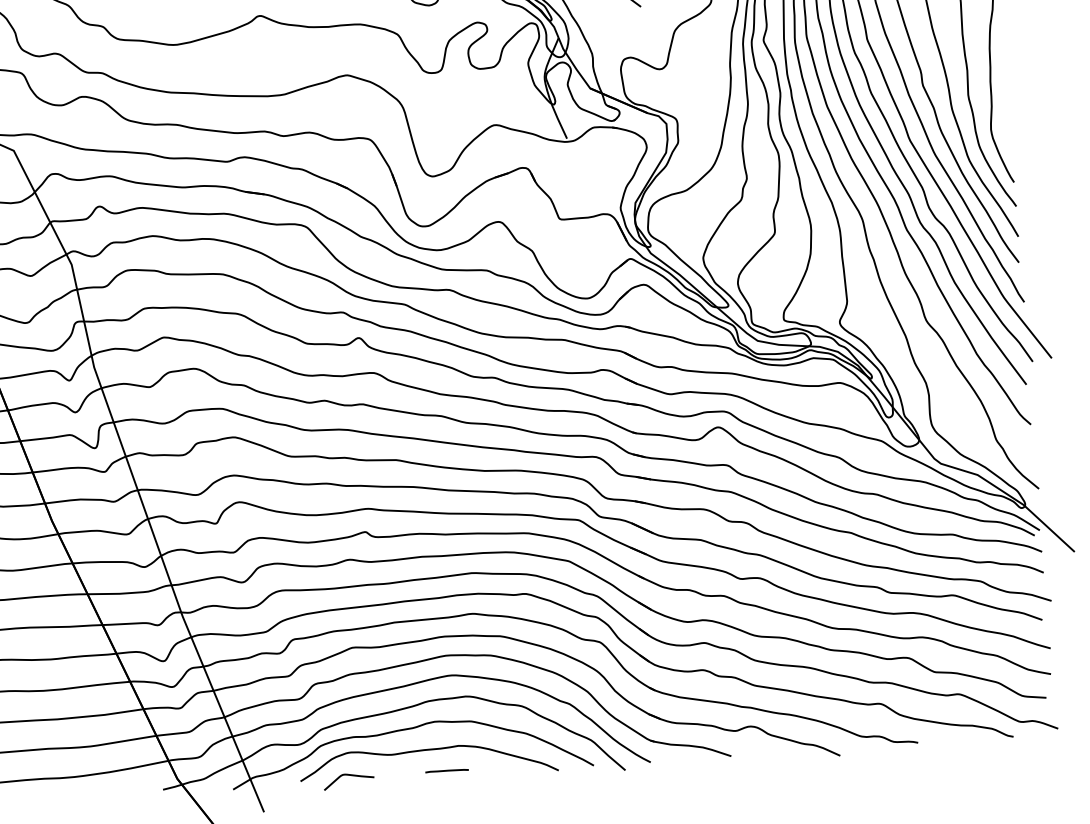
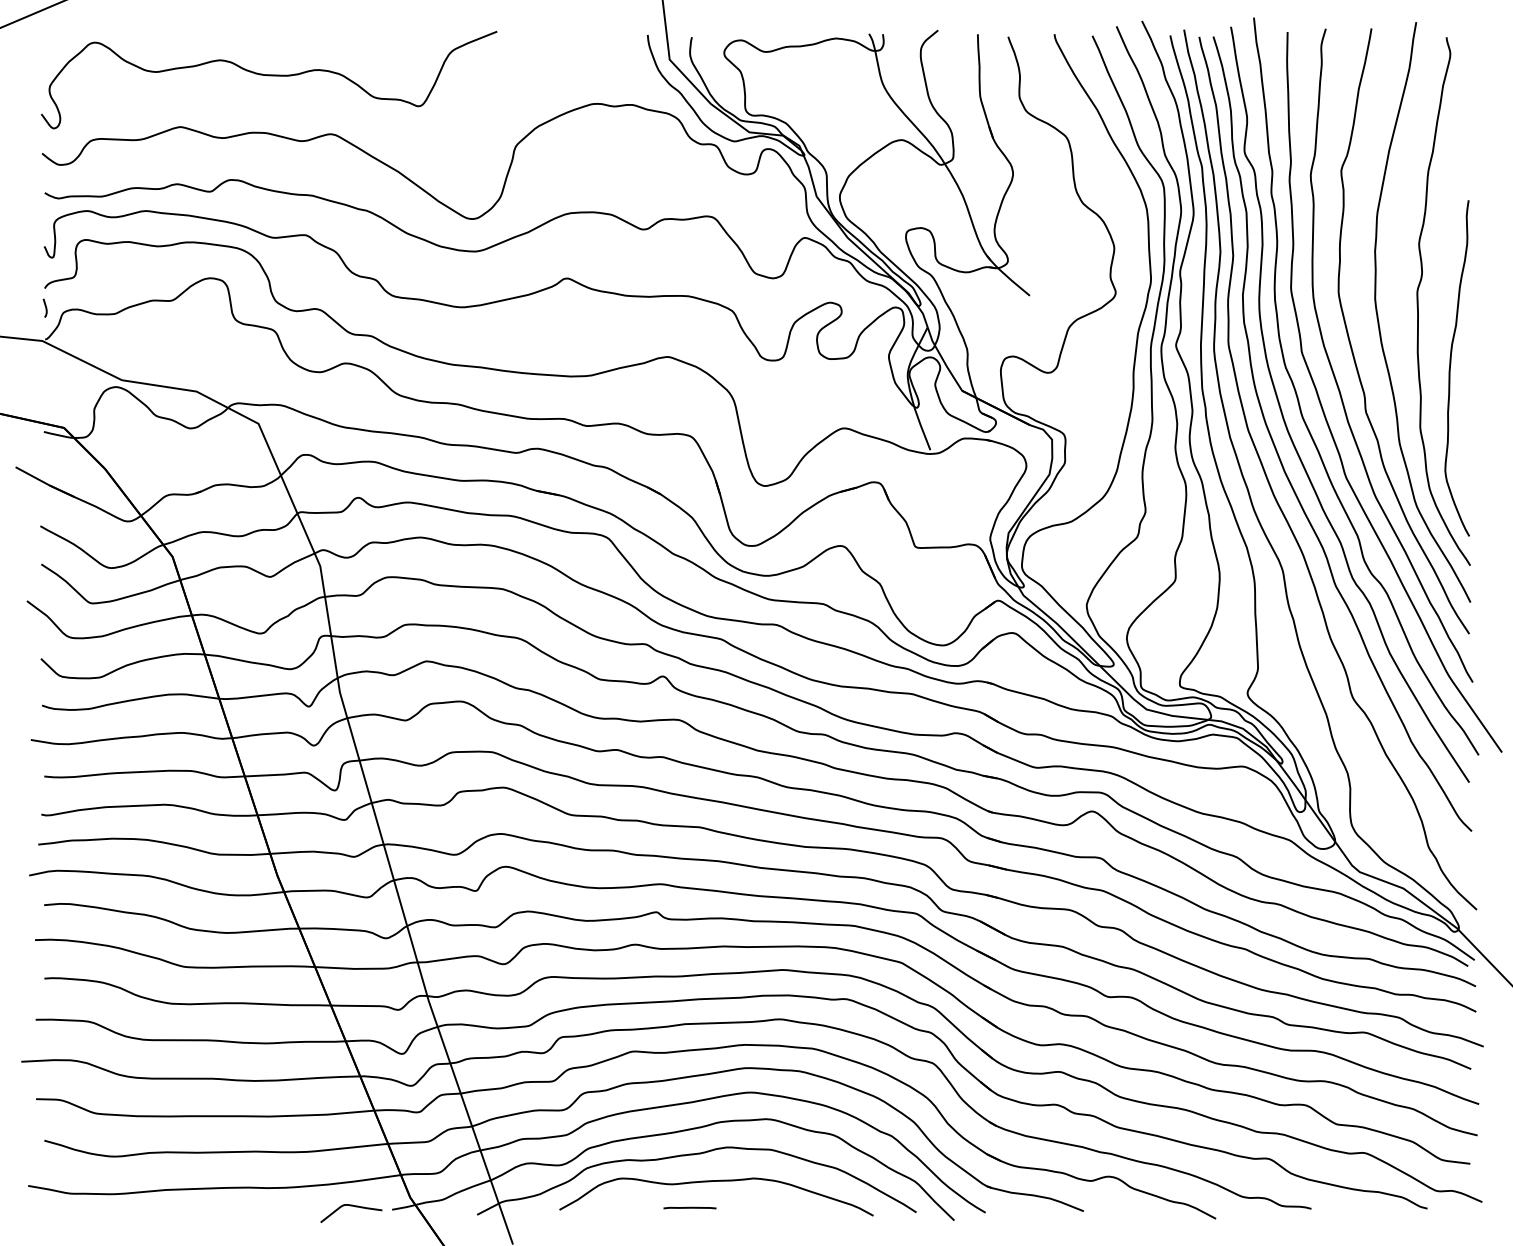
curve: (446, 770) -> (689, 1207), moved
curve: (348, 775) -> (351, 1206), moved

